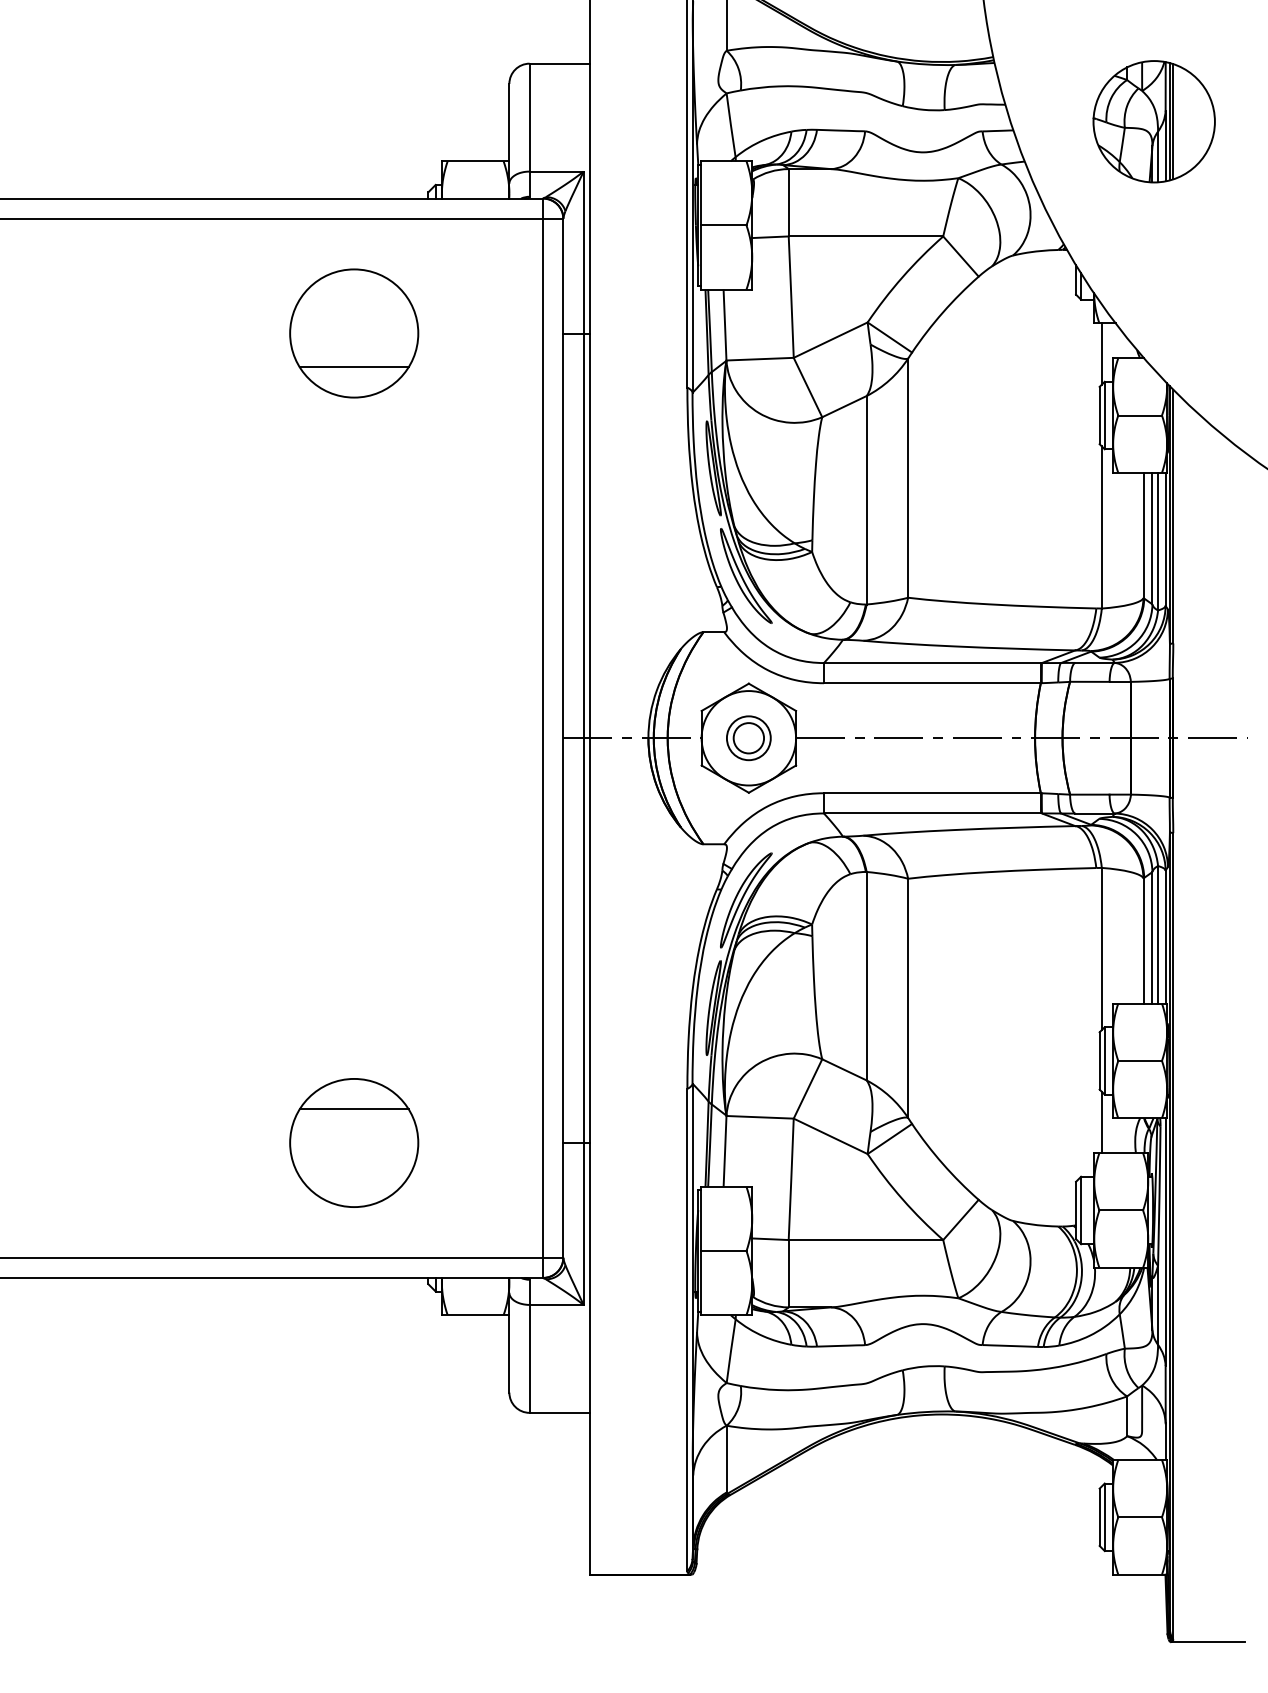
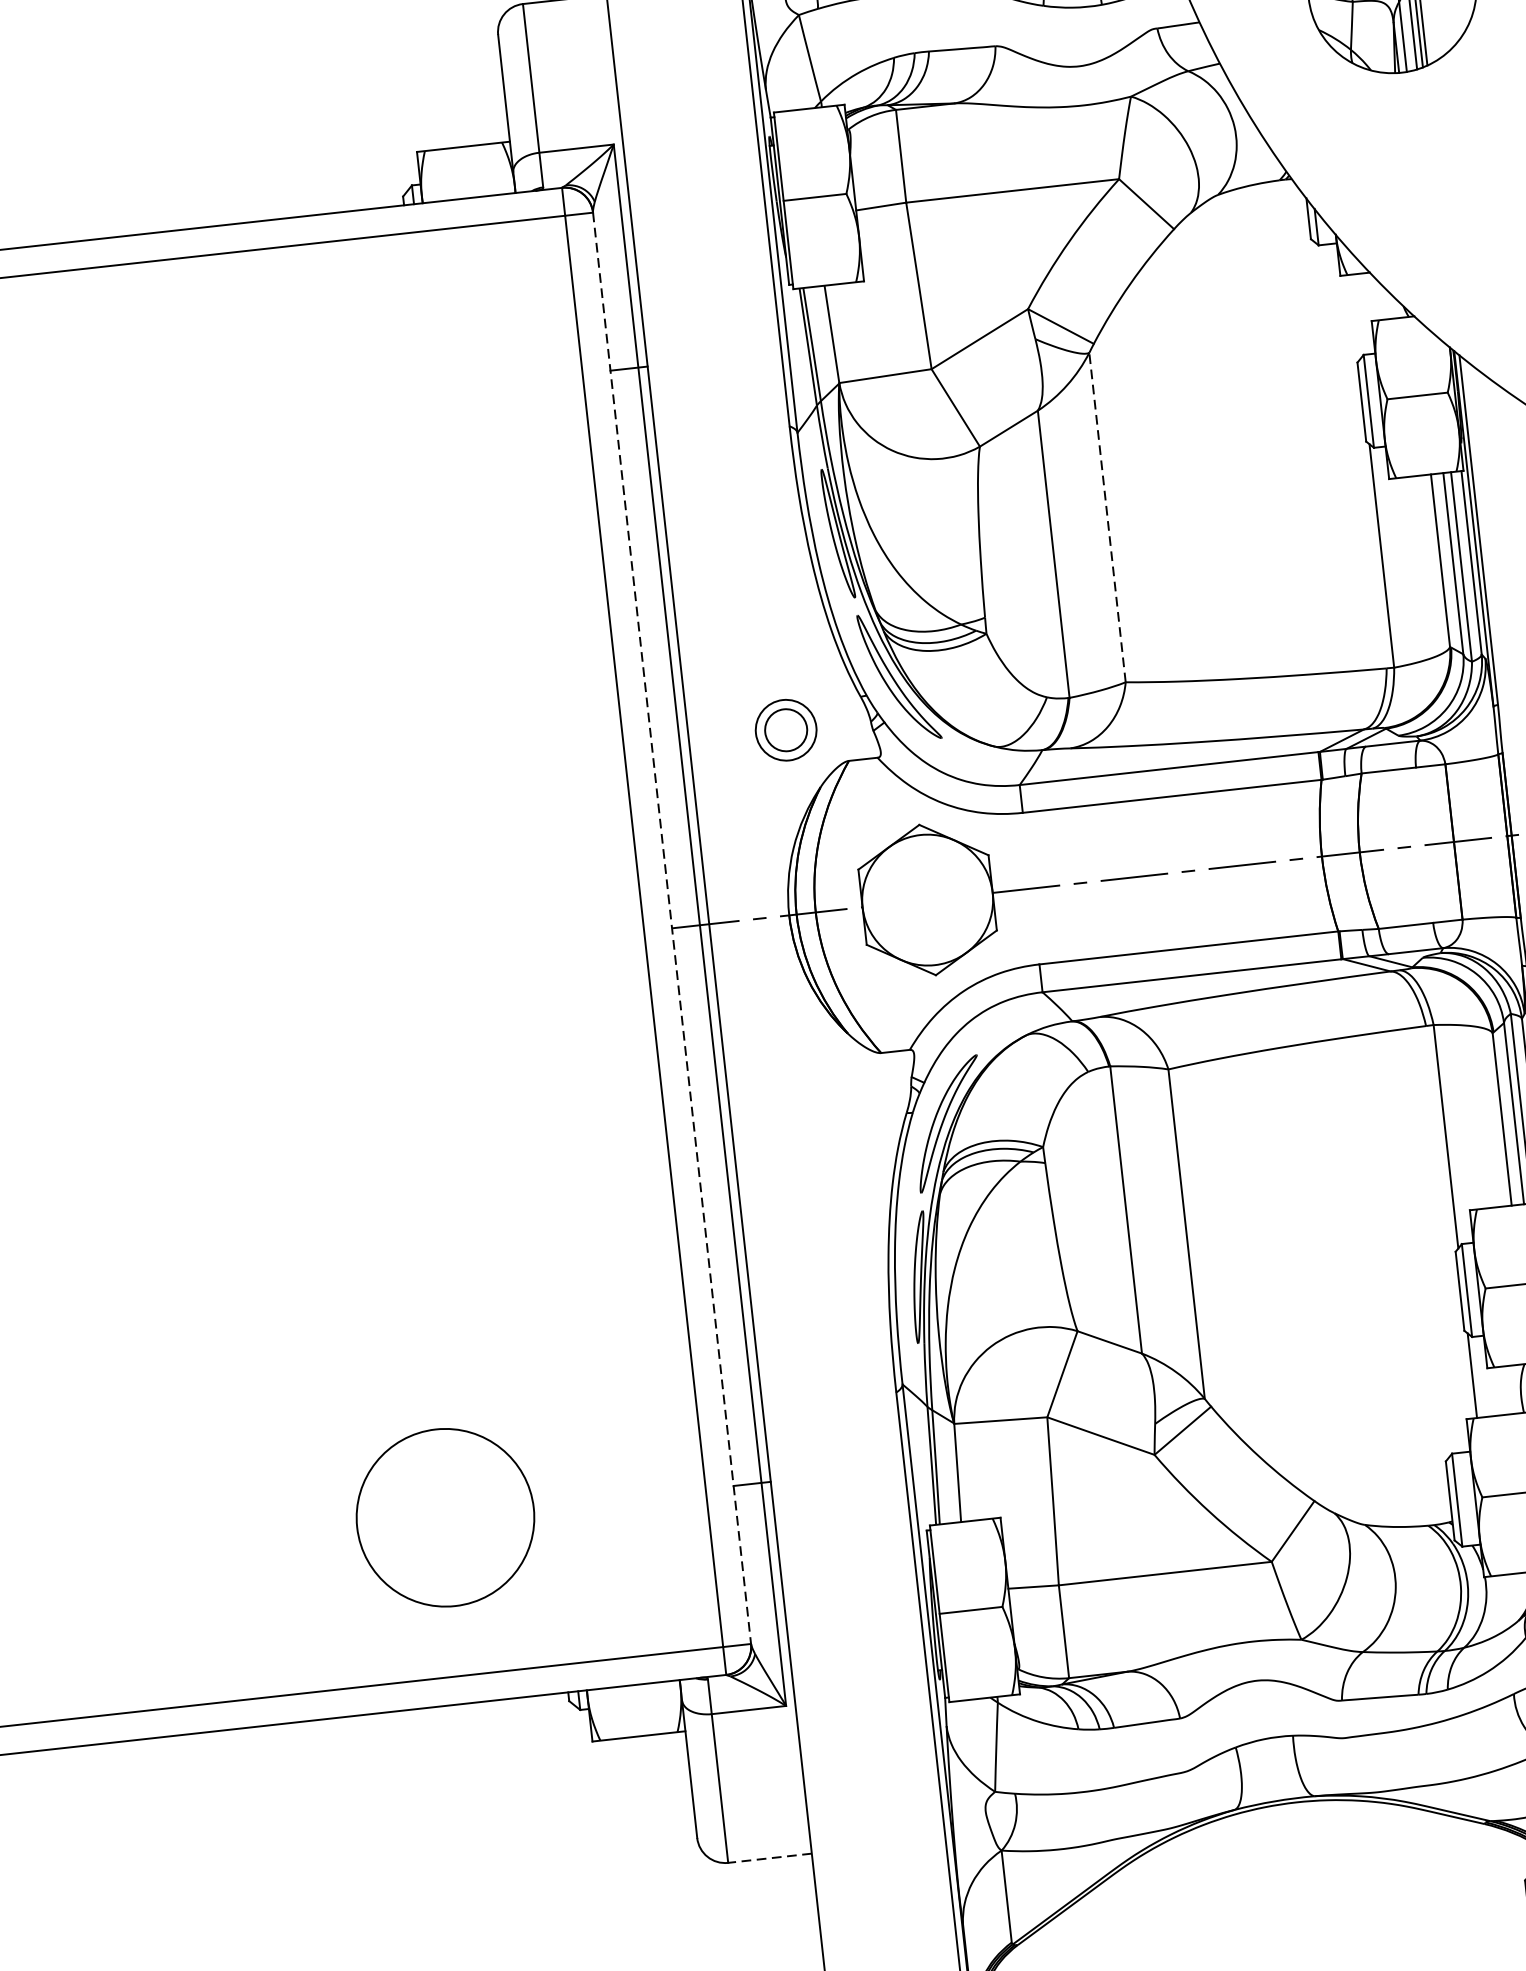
part: (354, 333) -> (322, 402), removed
line: (1101, 353) -> (1354, 316), removed
line: (908, 478) -> (1108, 517), solid -> dashed
line: (563, 738) -> (672, 928), solid -> dashed
part: (748, 738) -> (785, 730), moved
line: (353, 1109) -> (439, 1471), removed
line: (559, 1412) -> (769, 1857), solid -> dashed

